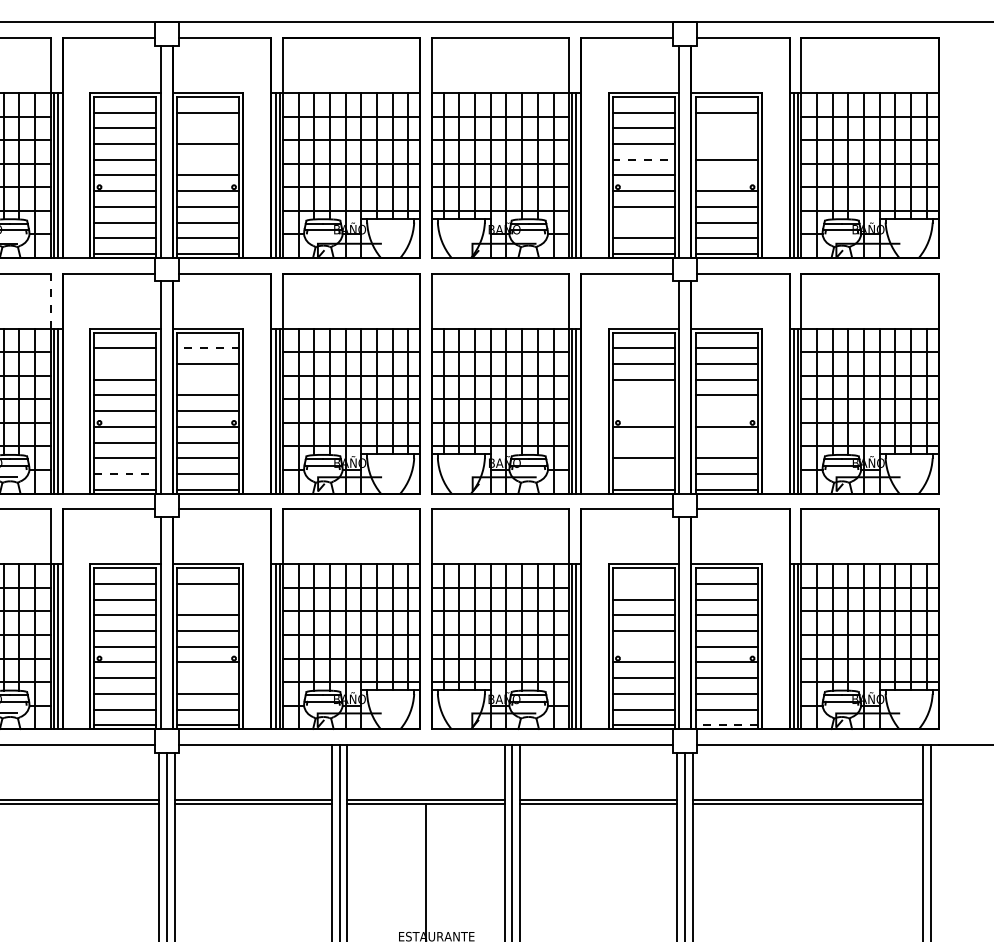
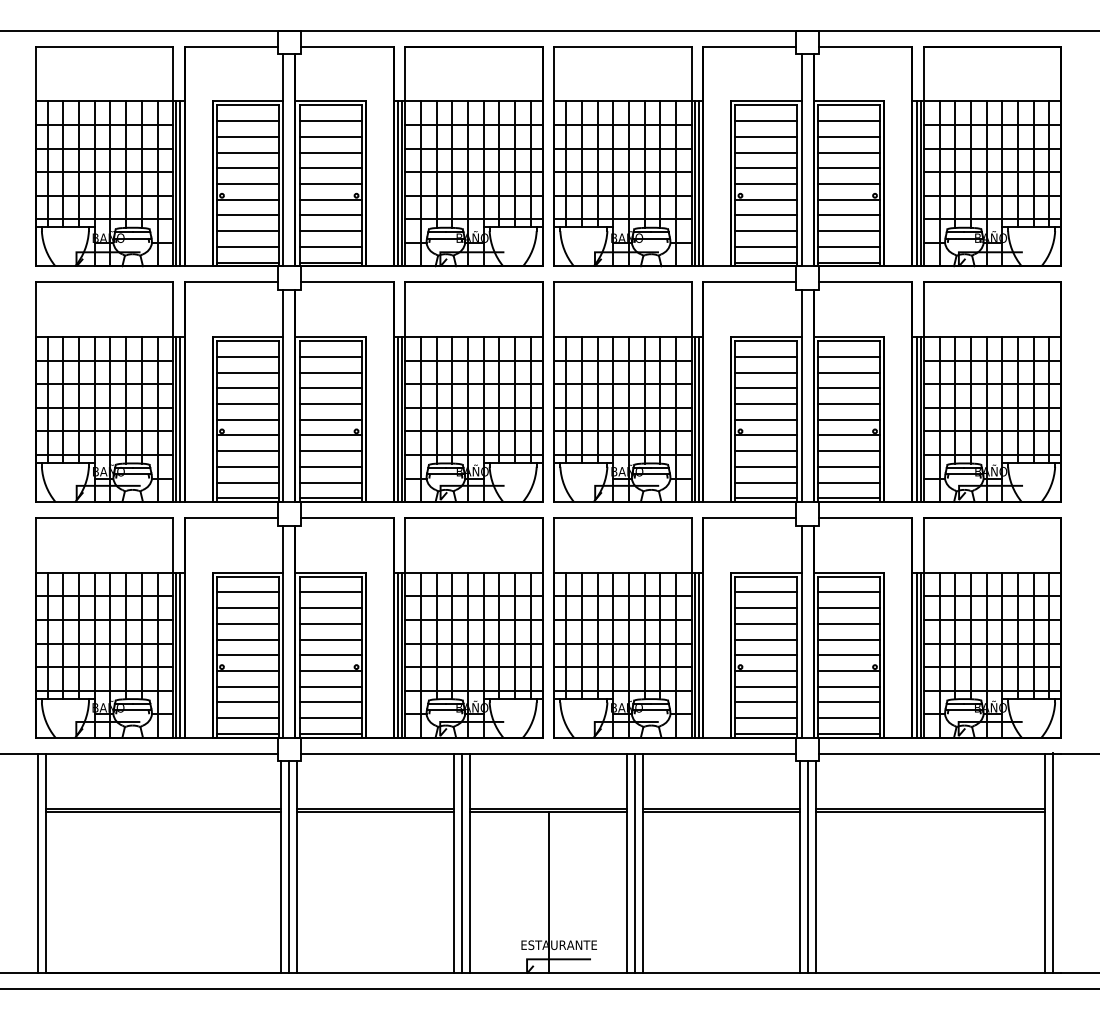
line: (208, 127) -> (330, 136), added
line: (727, 127) -> (849, 136), added
line: (727, 143) -> (849, 152), added
line: (208, 159) -> (330, 168), added
line: (644, 159) -> (766, 168), dashed -> solid
line: (727, 174) -> (849, 183), added
line: (644, 222) -> (766, 231), added
line: (51, 300) -> (173, 309), dashed -> solid
line: (208, 347) -> (330, 356), dashed -> solid
line: (125, 363) -> (247, 372), added
line: (208, 379) -> (330, 388), added
line: (644, 394) -> (766, 403), added
line: (644, 410) -> (766, 419), added
line: (727, 410) -> (849, 419), added
line: (644, 442) -> (766, 451), added
line: (727, 442) -> (849, 451), added
line: (126, 473) -> (248, 482), dashed -> solid
line: (644, 473) -> (766, 482), added
line: (644, 583) -> (766, 592), added
line: (208, 599) -> (330, 608), added
line: (644, 646) -> (766, 655), added
line: (208, 677) -> (330, 686), added
line: (726, 724) -> (848, 733), dashed -> solid

